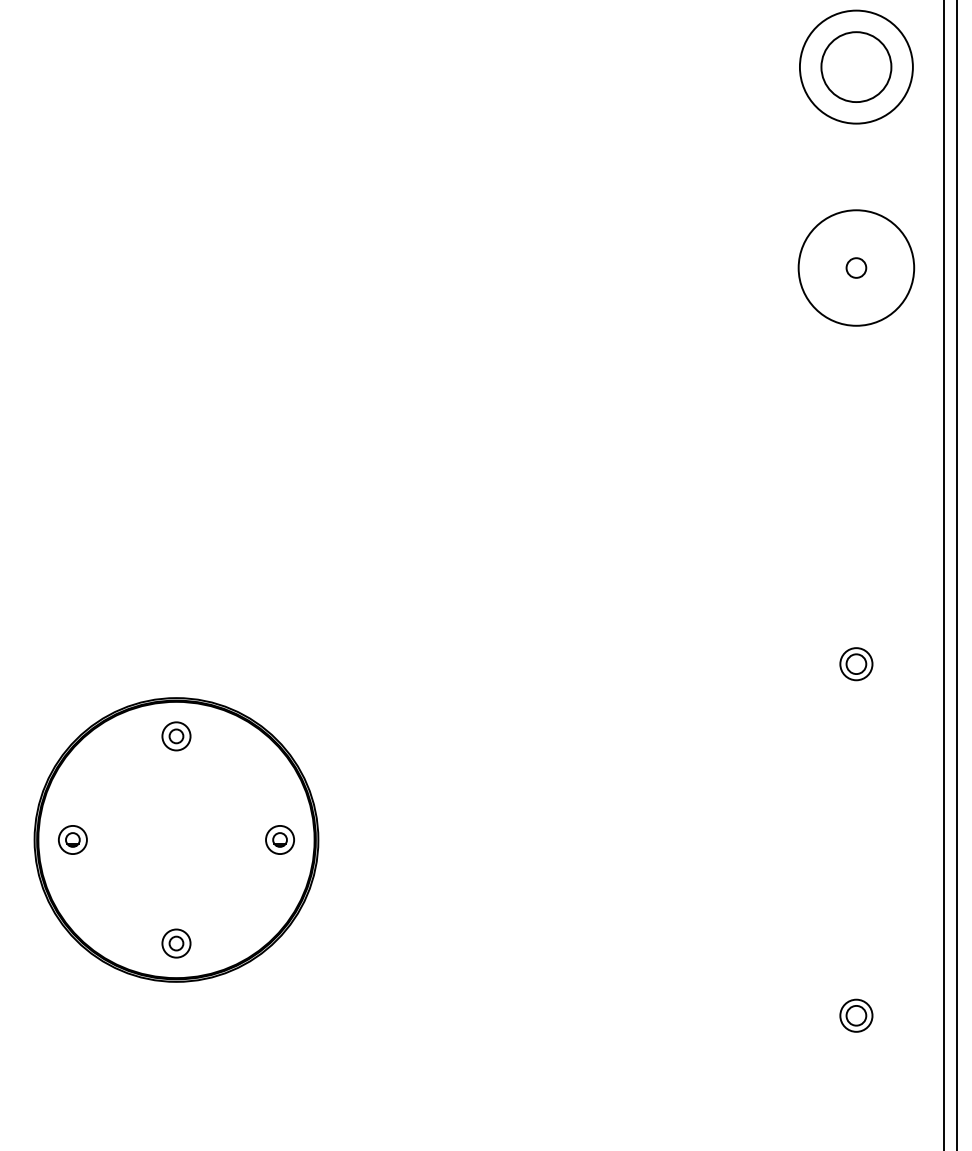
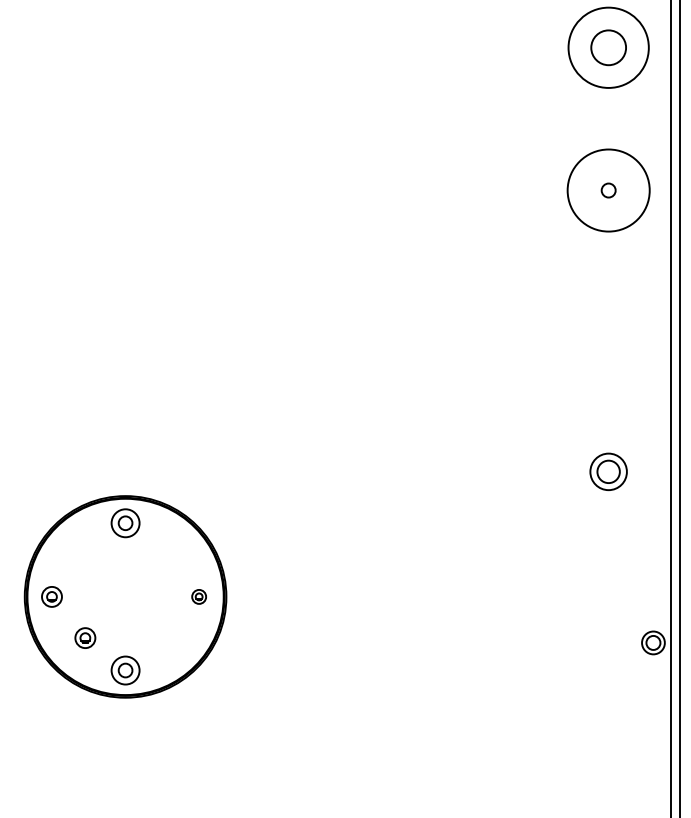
circle: (856, 67) -> (608, 48), size x0.7
part: (856, 664) -> (608, 472), size x1.6
part: (176, 736) -> (125, 523), size x1.4
part: (279, 839) -> (198, 596), size x0.7
part: (119, 897) -> (85, 637), added
part: (176, 943) -> (125, 670), size x1.4
part: (856, 1015) -> (653, 642), moved

